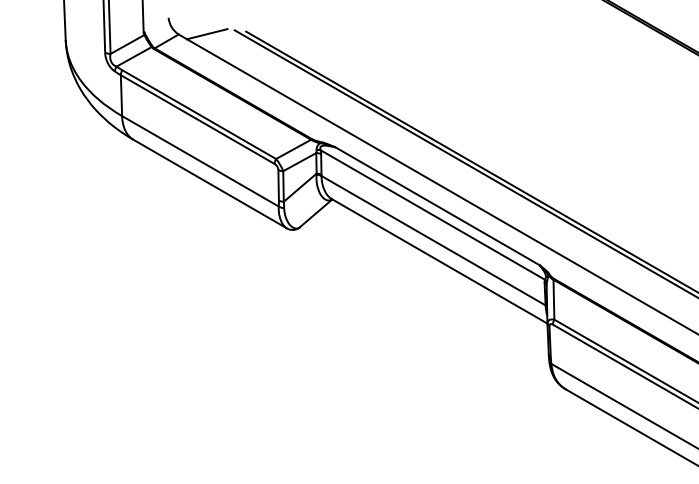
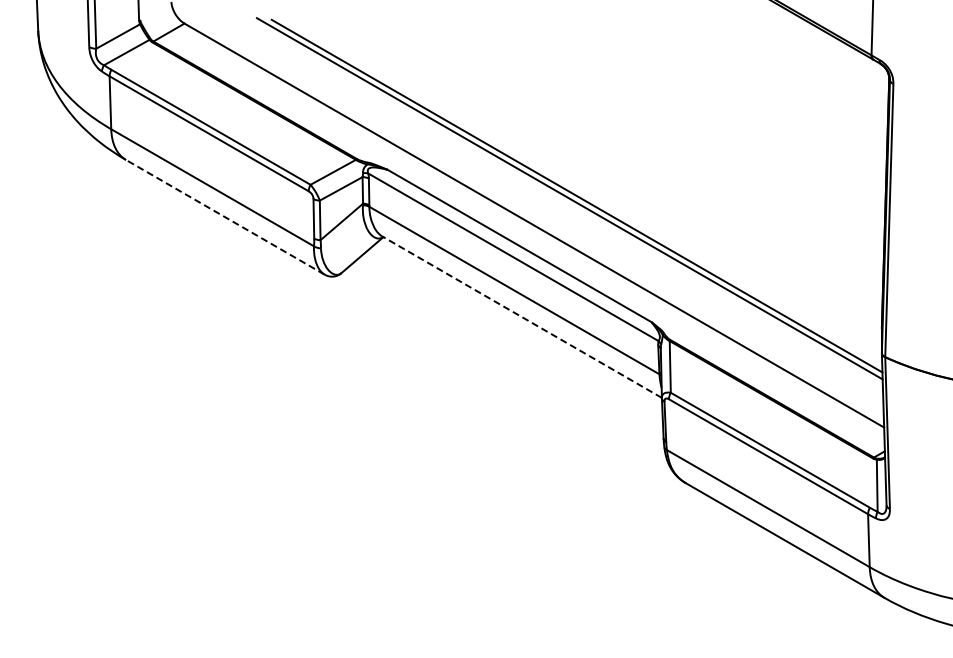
line: (207, 33) -> (221, 22), removed
line: (210, 184) -> (225, 217), solid -> dashed
line: (439, 261) -> (521, 317), solid -> dashed

